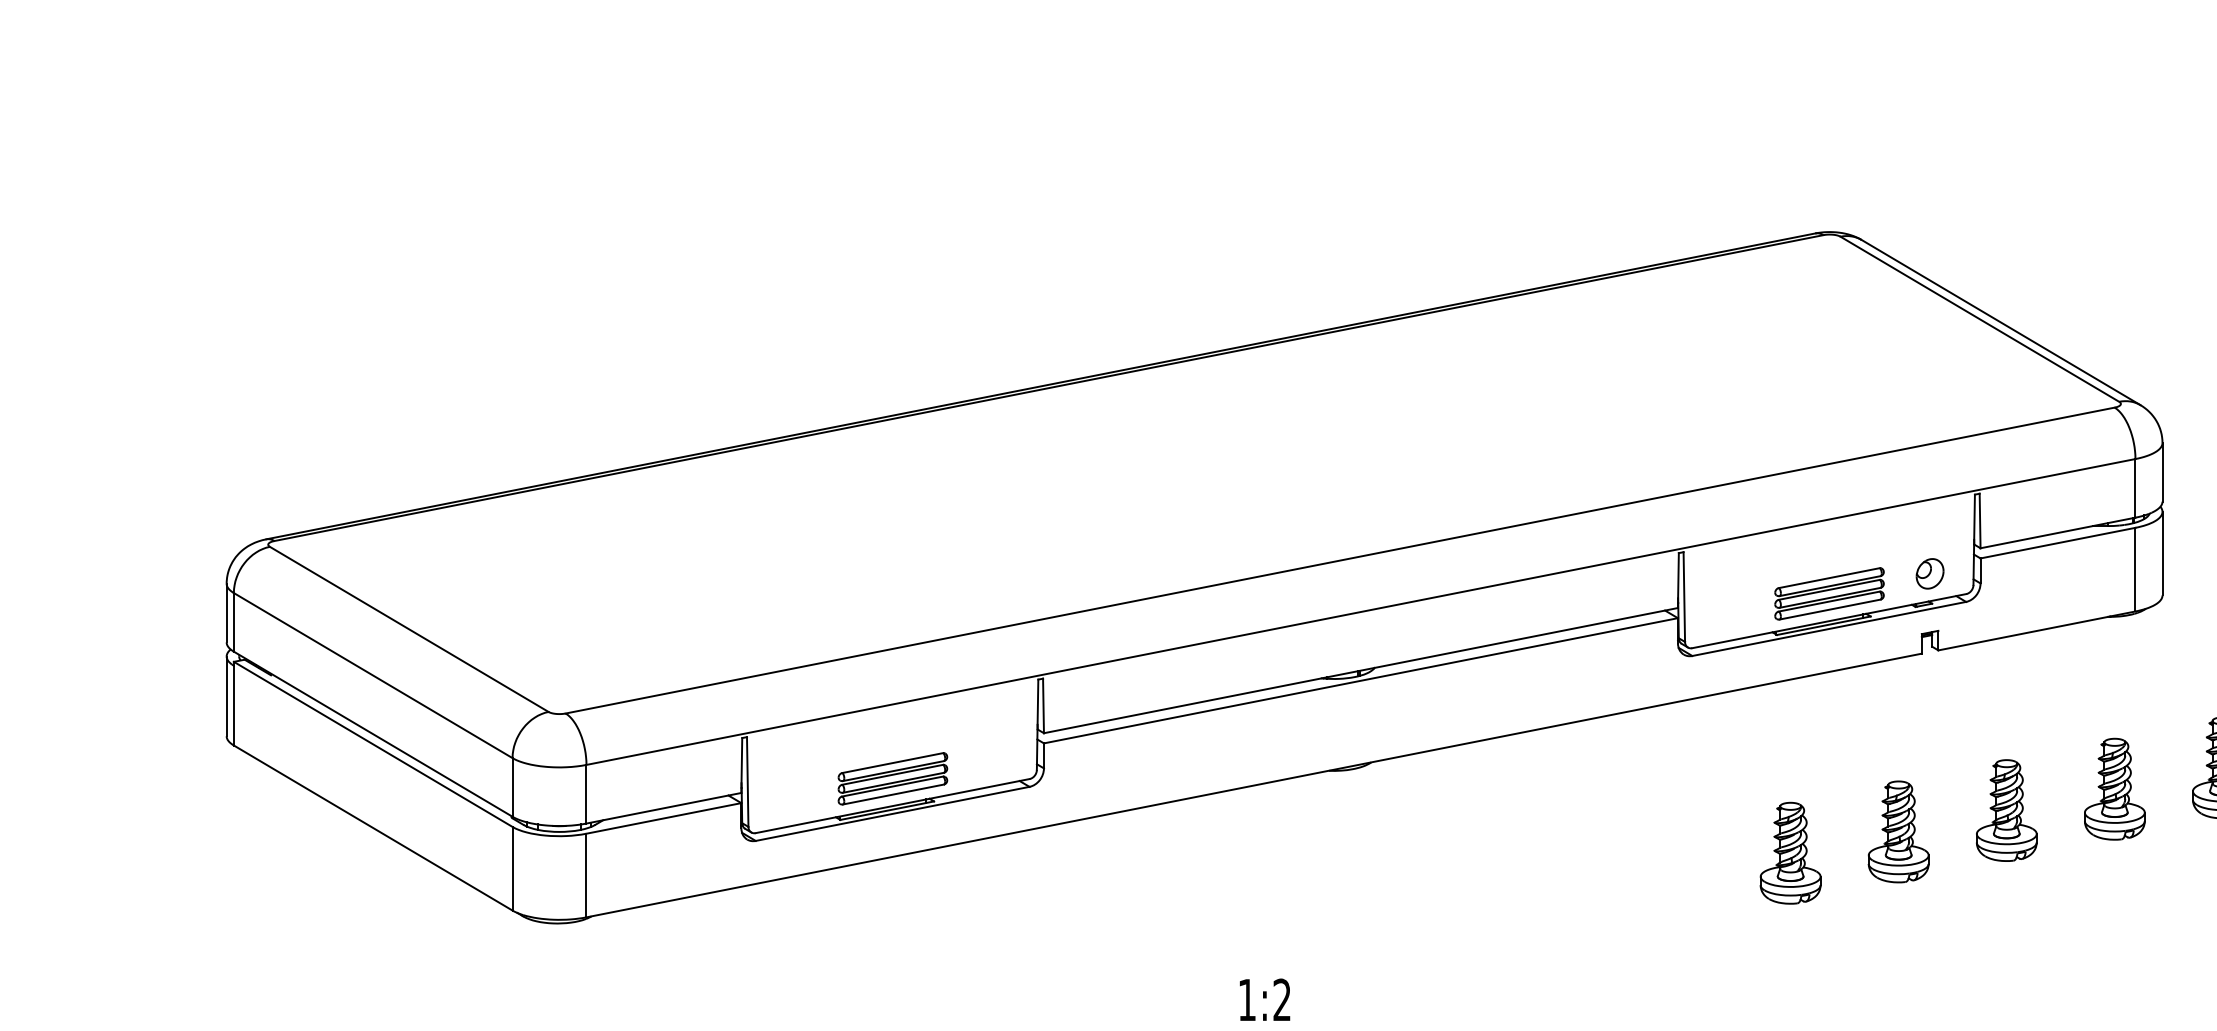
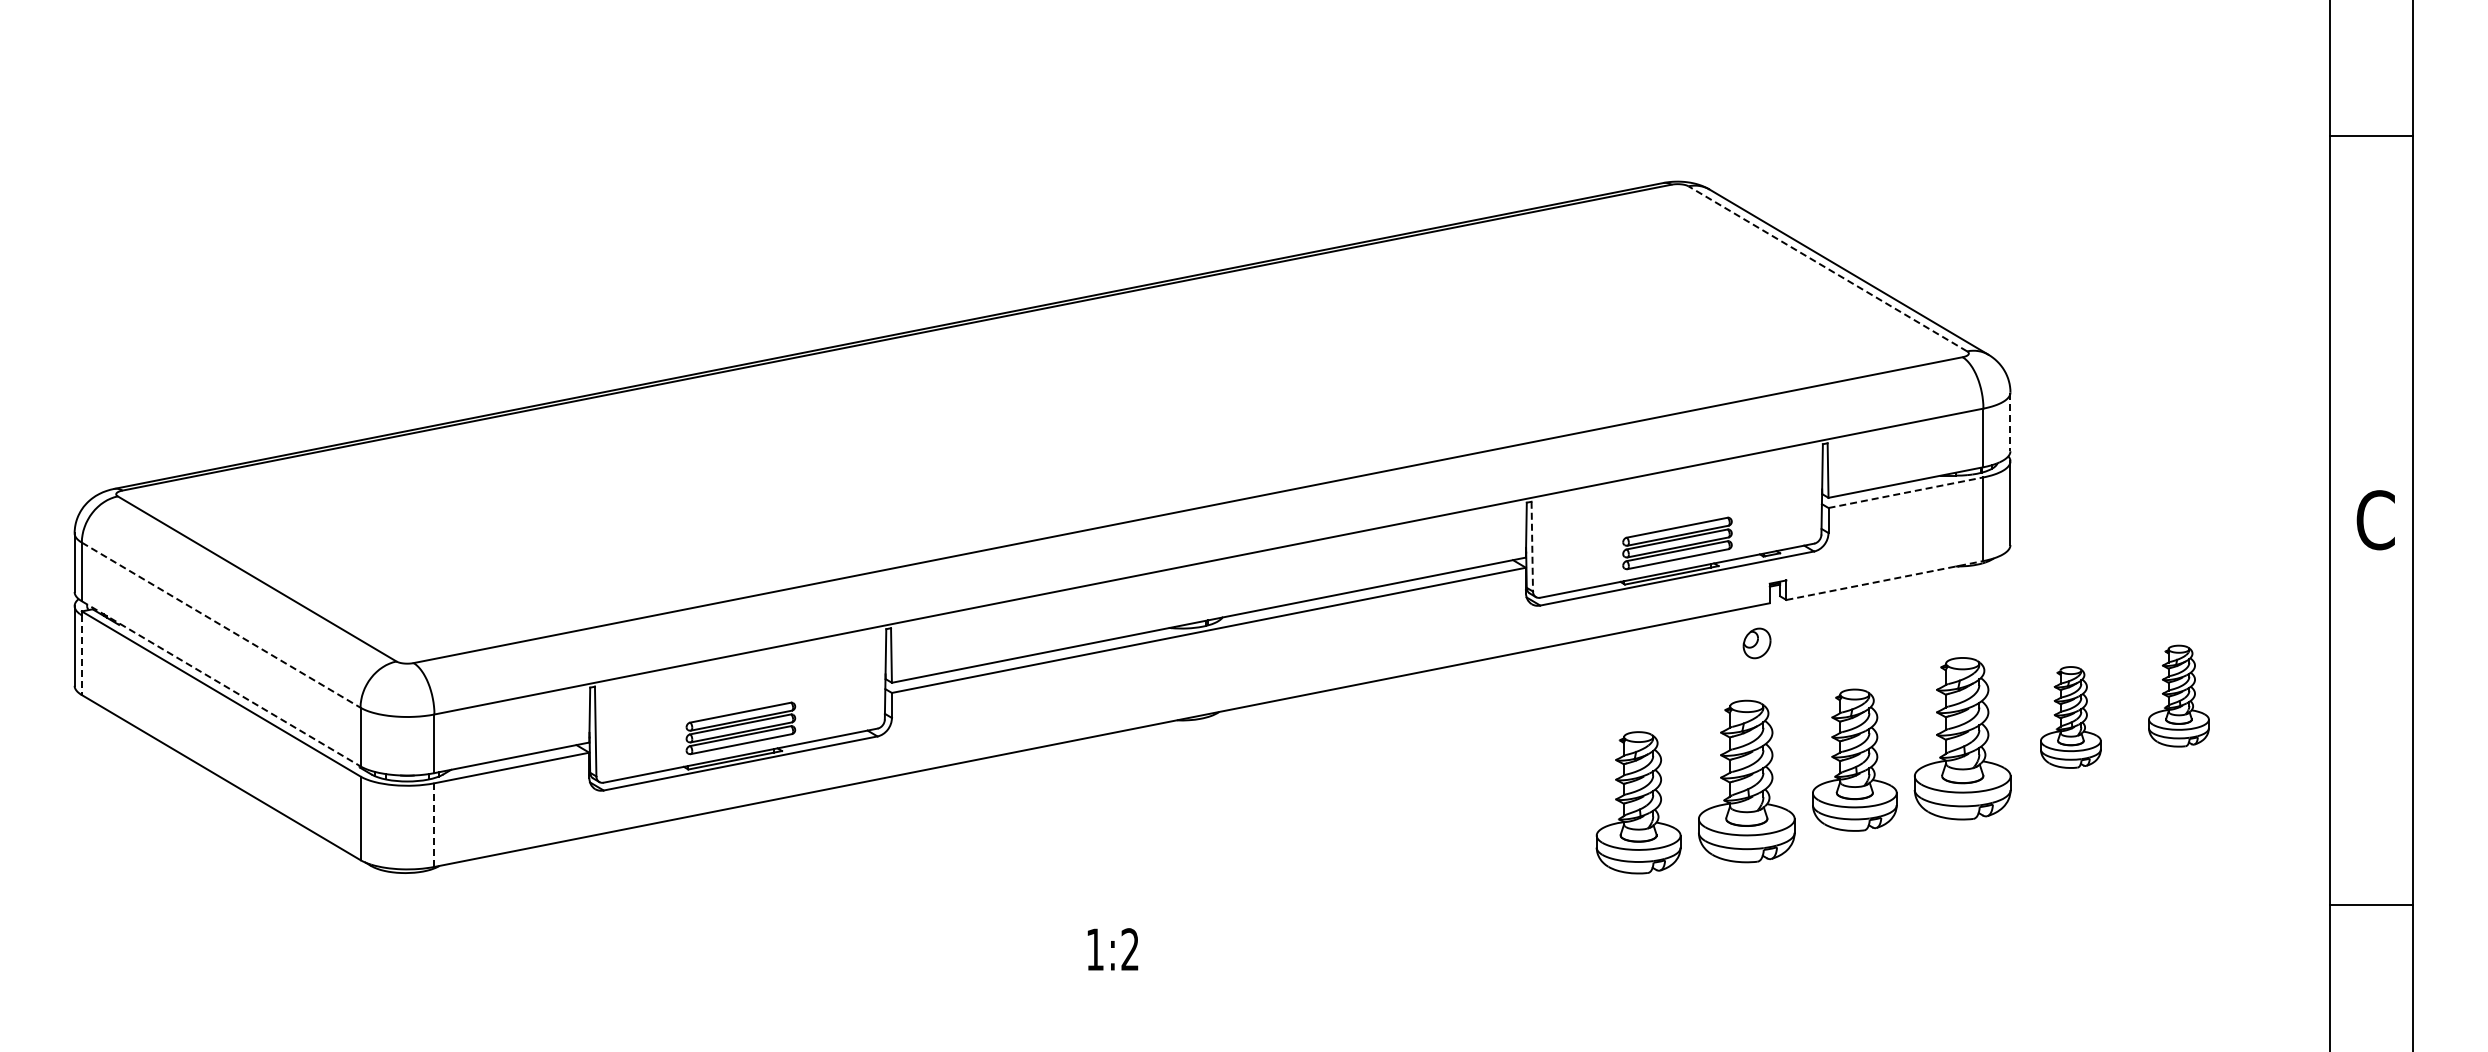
line: (1979, 318) -> (1827, 268), solid -> dashed
line: (2162, 472) -> (2010, 422), solid -> dashed
line: (2057, 542) -> (1905, 492), solid -> dashed
part: (1929, 573) -> (1756, 643), moved
line: (1684, 596) -> (1532, 546), solid -> dashed
line: (2037, 630) -> (1885, 580), solid -> dashed
line: (373, 675) -> (221, 625), solid -> dashed
line: (233, 705) -> (81, 655), solid -> dashed
line: (373, 733) -> (221, 683), solid -> dashed
part: (2114, 788) -> (1962, 738), size x1.6
part: (2006, 809) -> (1854, 759), size x1.4
part: (1898, 831) -> (1746, 781), size x1.6
part: (1790, 852) -> (1638, 802), size x1.4
line: (586, 875) -> (434, 825), solid -> dashed

